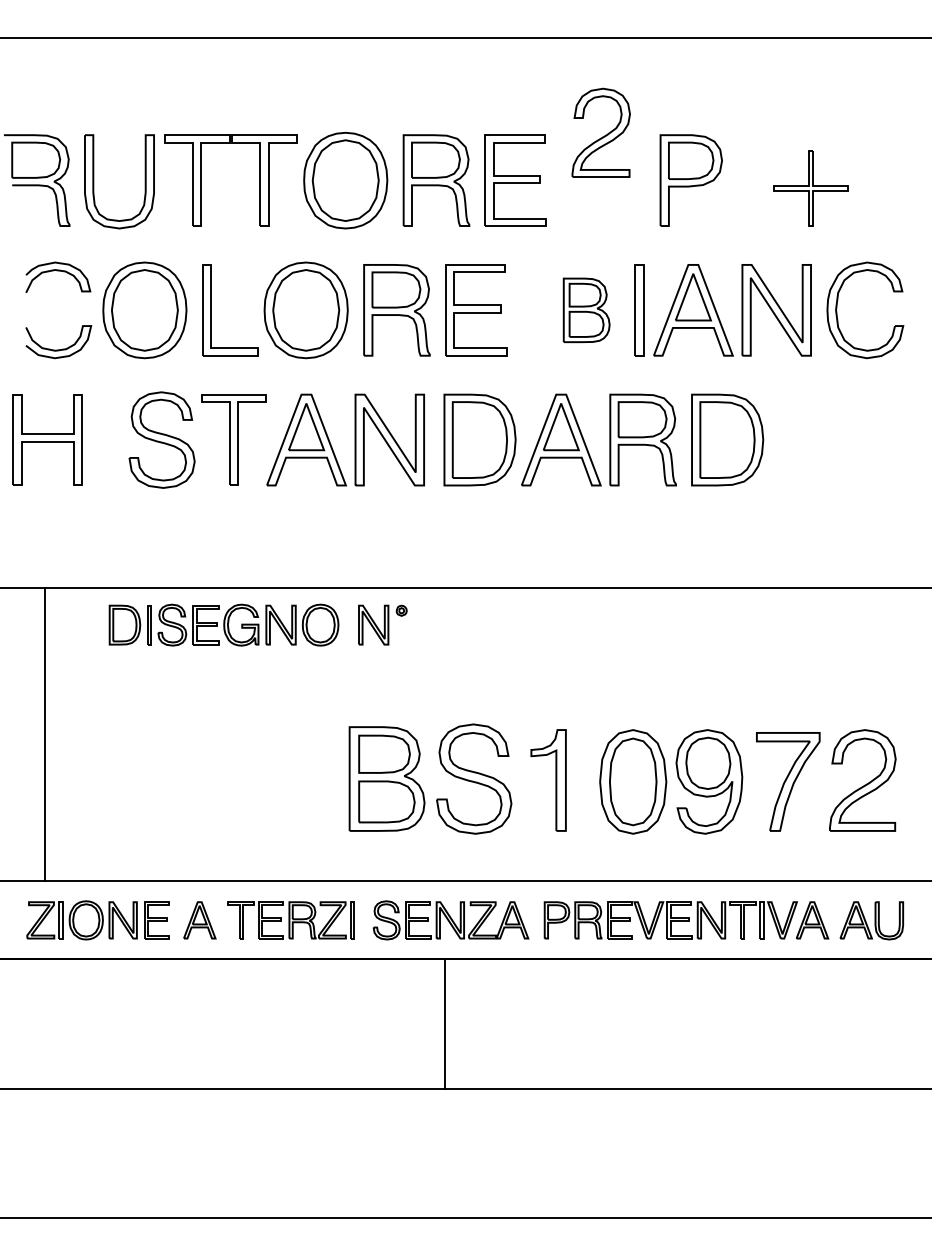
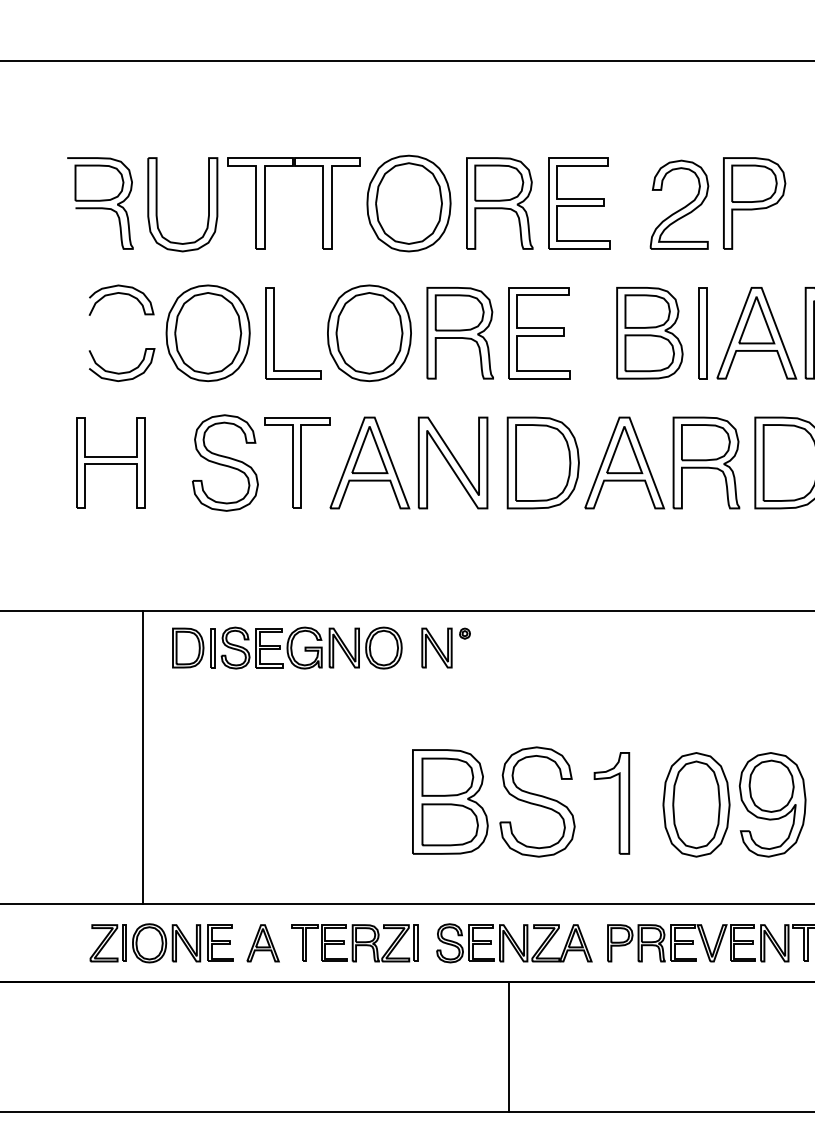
part: (600, 132) -> (678, 204), moved
part: (586, 310) -> (649, 333), size x1.43
line: (45, 733) -> (142, 756), moved

